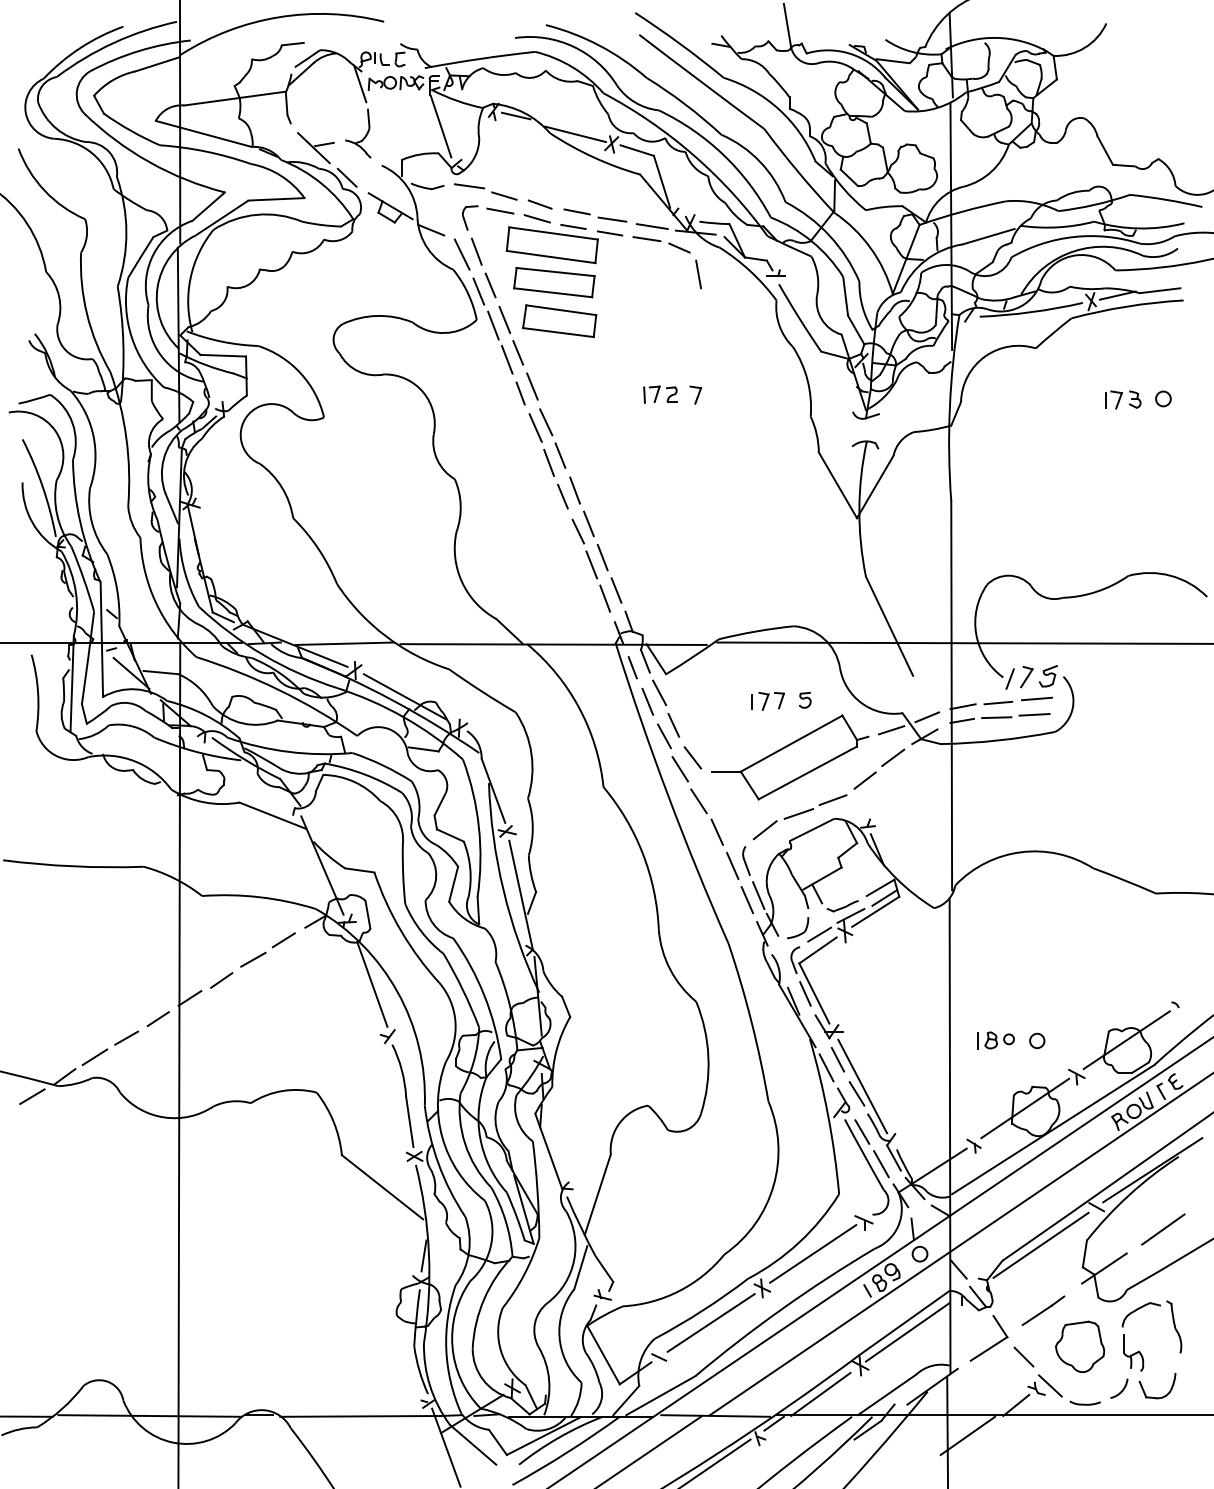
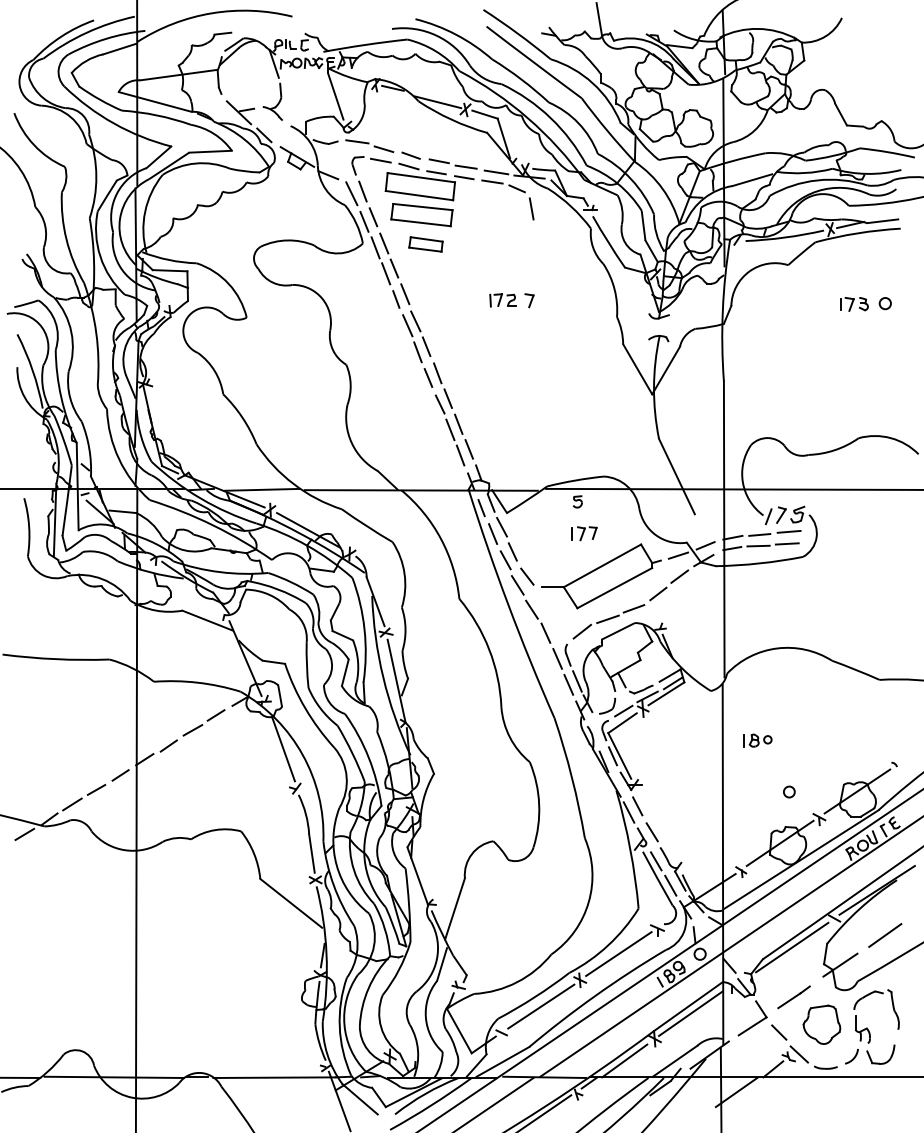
part: (559, 321) -> (425, 244), size x0.6
part: (804, 699) -> (577, 501), moved
part: (995, 1040) -> (757, 740), moved
line: (862, 1086) -> (656, 826), removed

